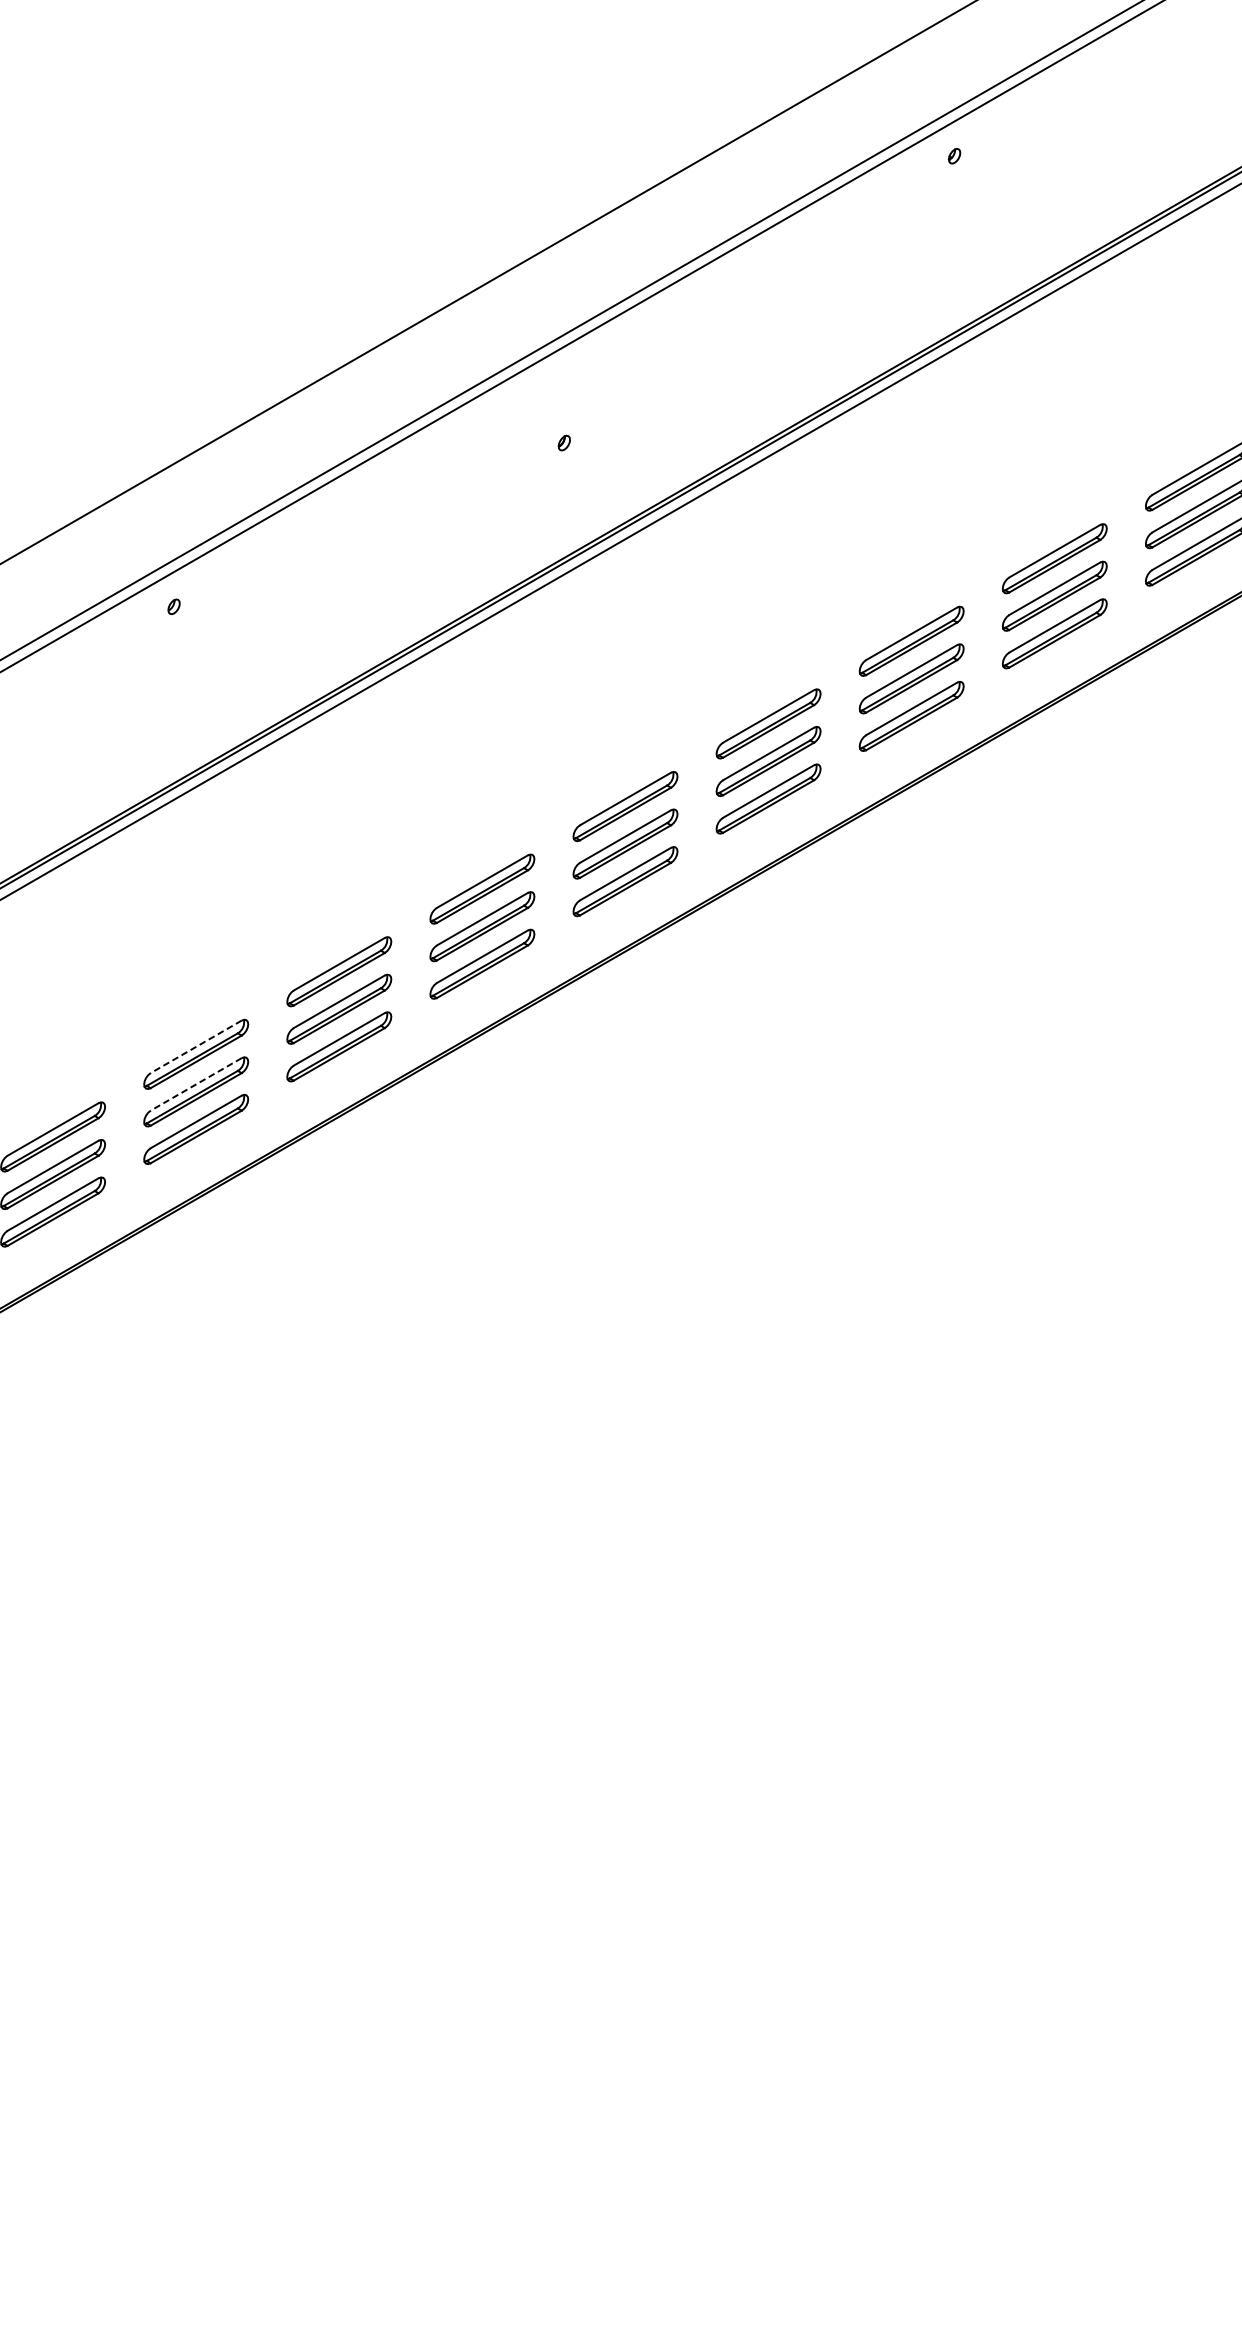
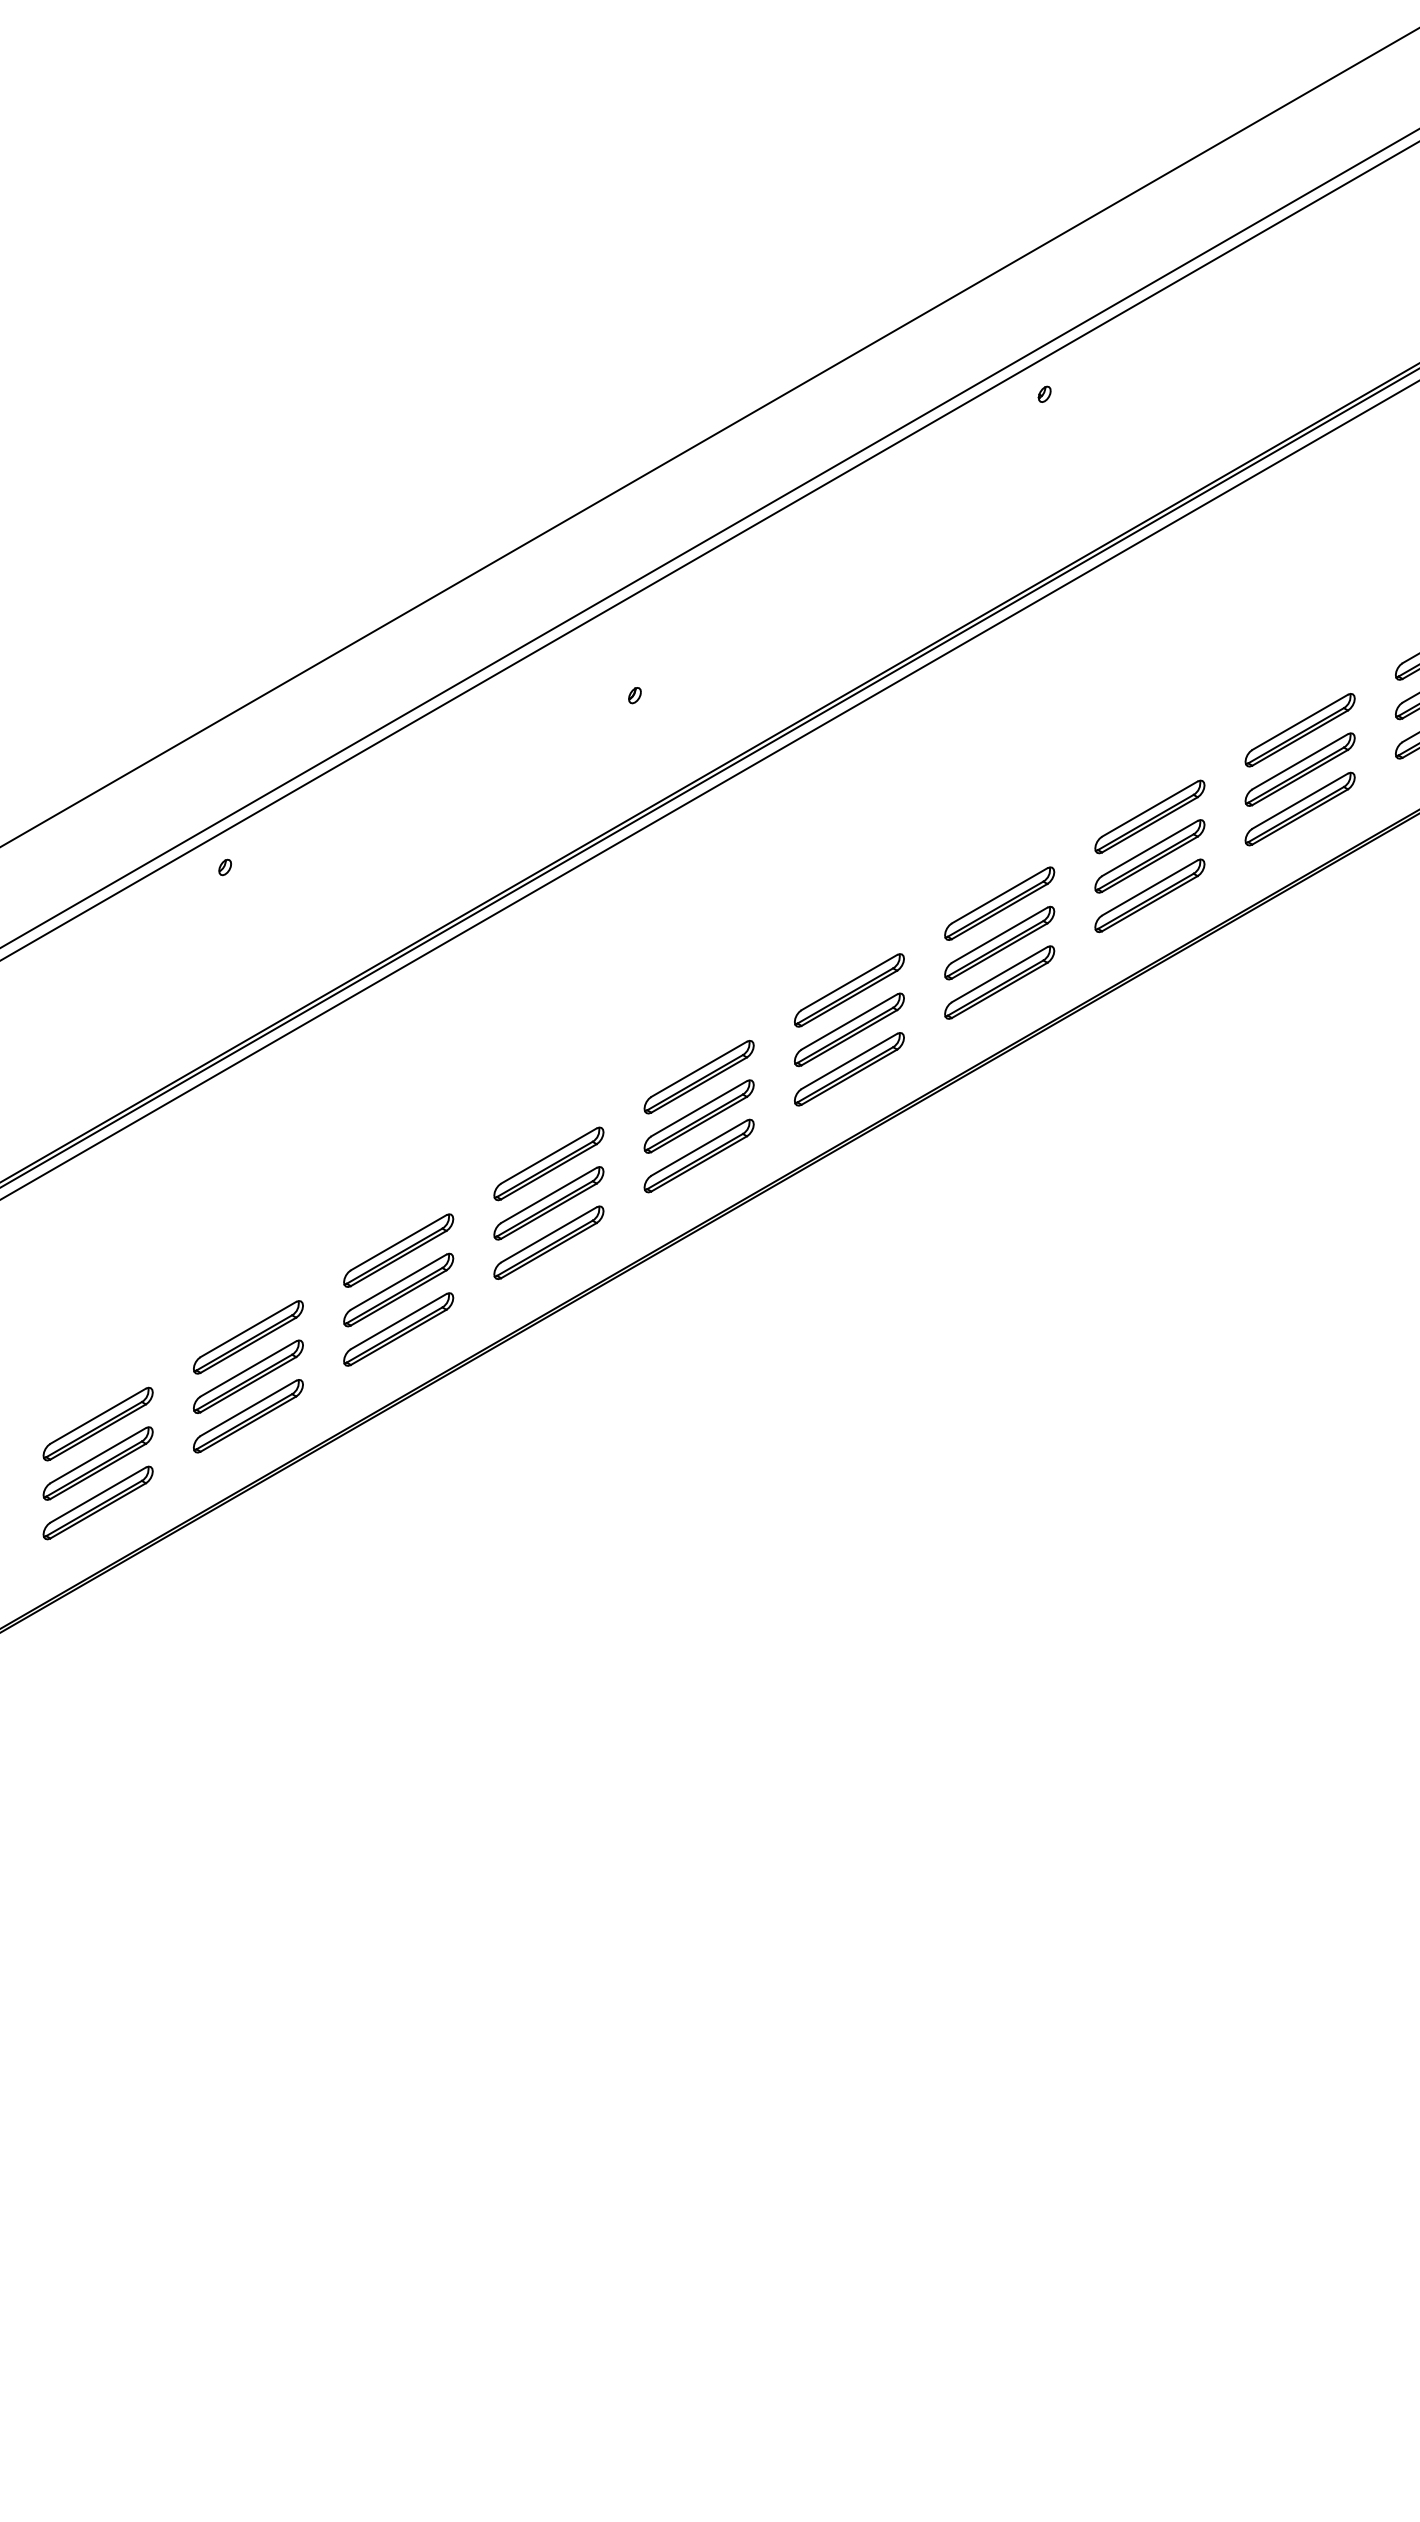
line: (196, 1046) -> (248, 1329), dashed -> solid
line: (196, 1084) -> (248, 1369), dashed -> solid

